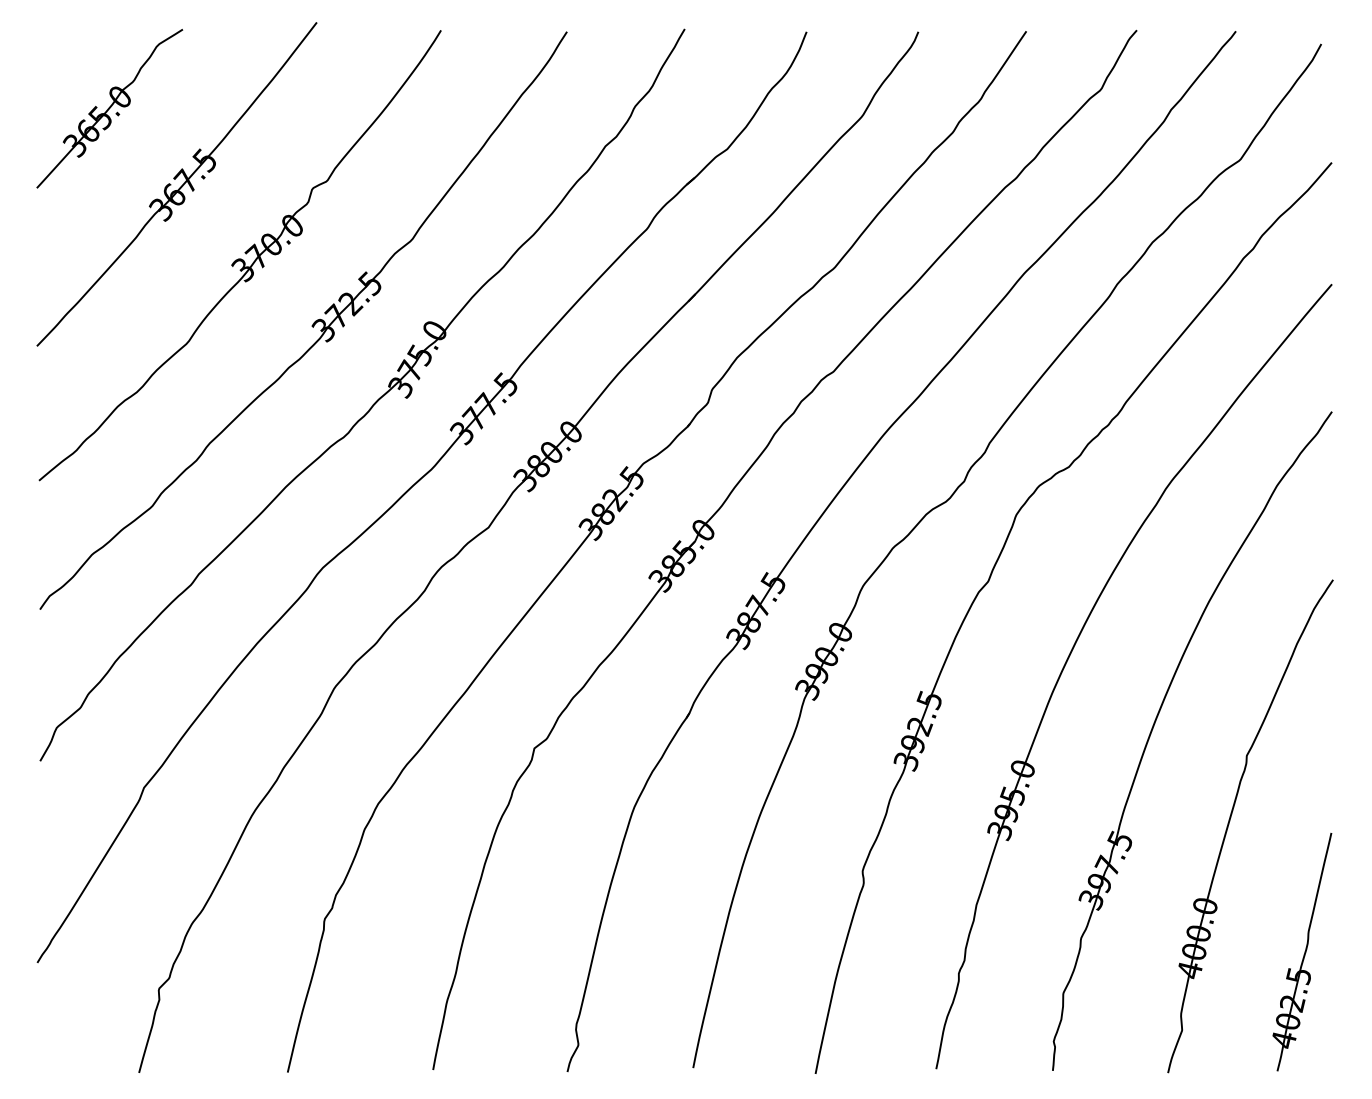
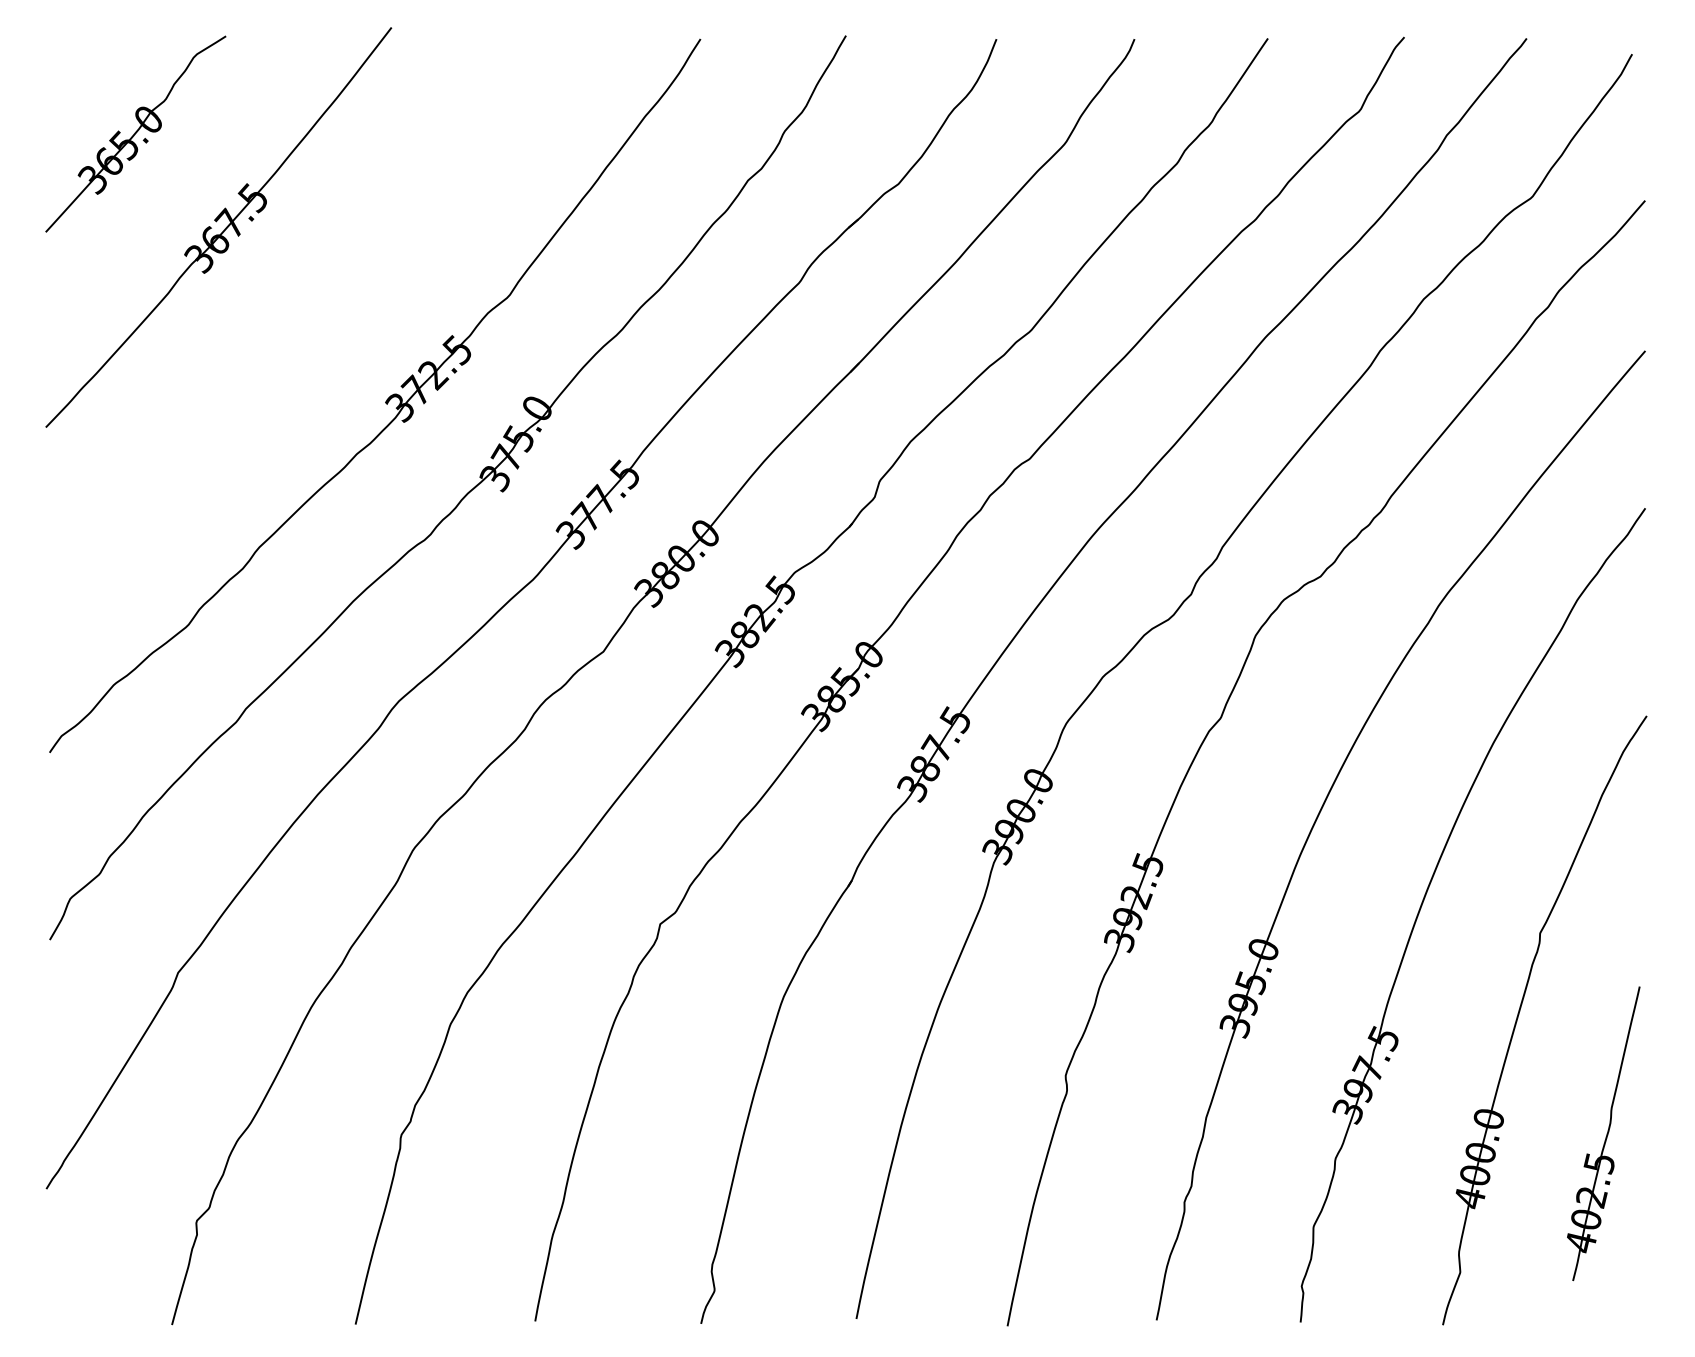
part: (239, 255) -> (296, 315), removed
part: (1302, 951) -> (1603, 1133), moved

